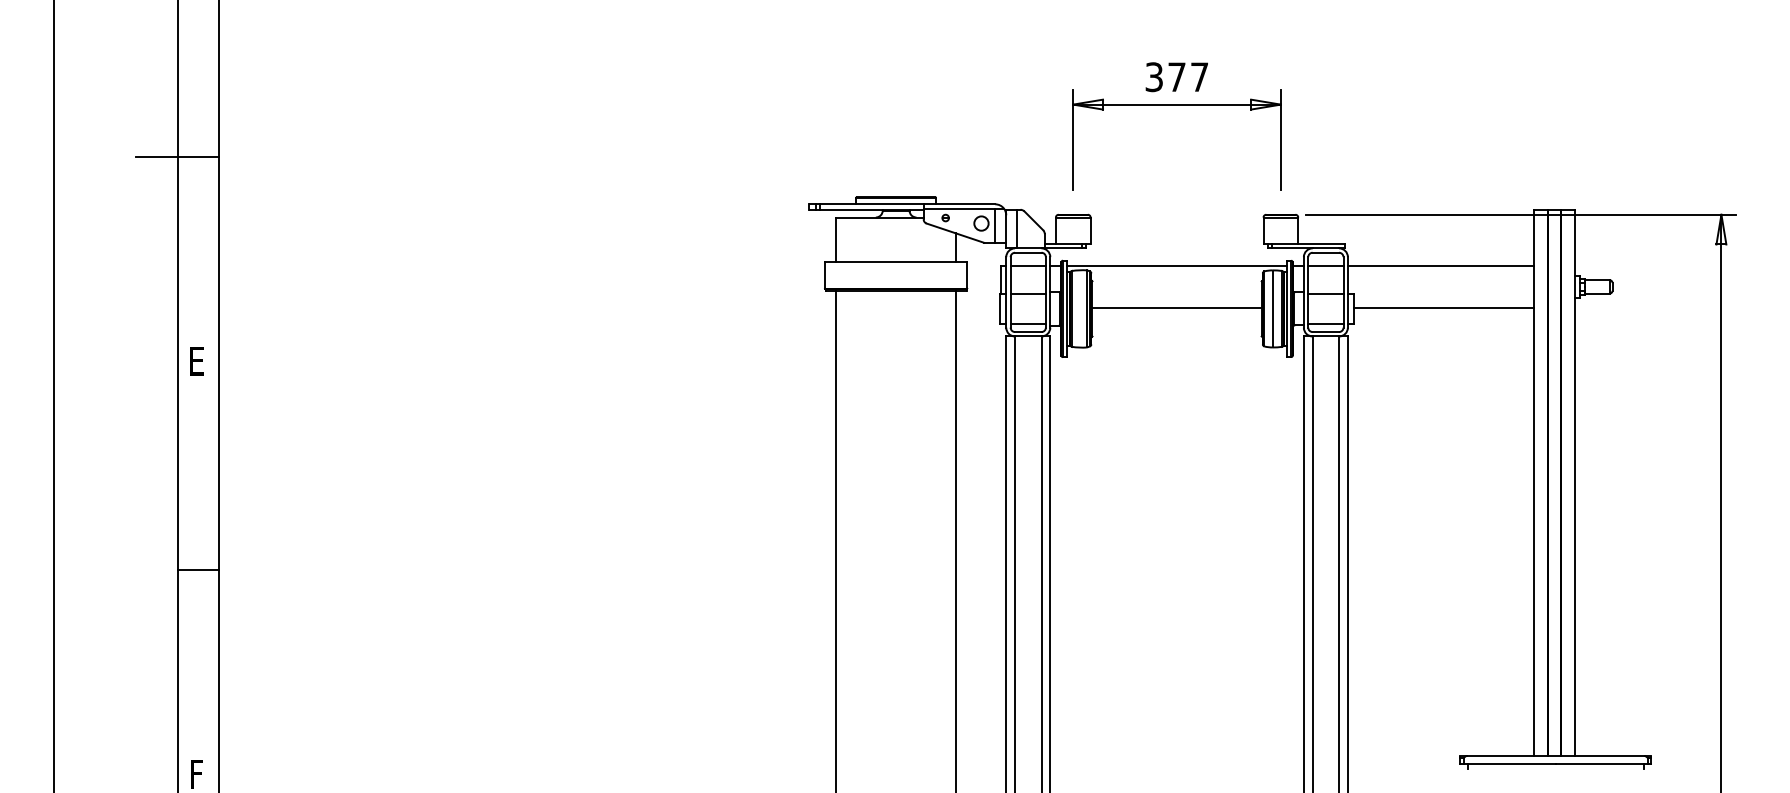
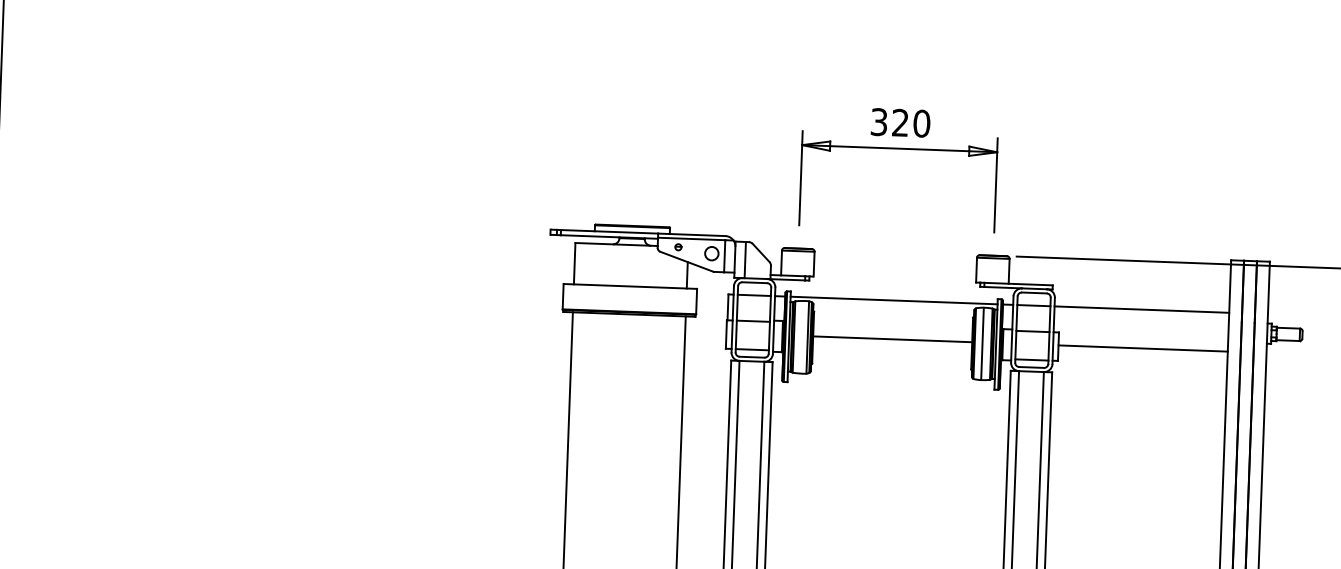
text: (1188, 77) -> (911, 123), 377 -> 320

